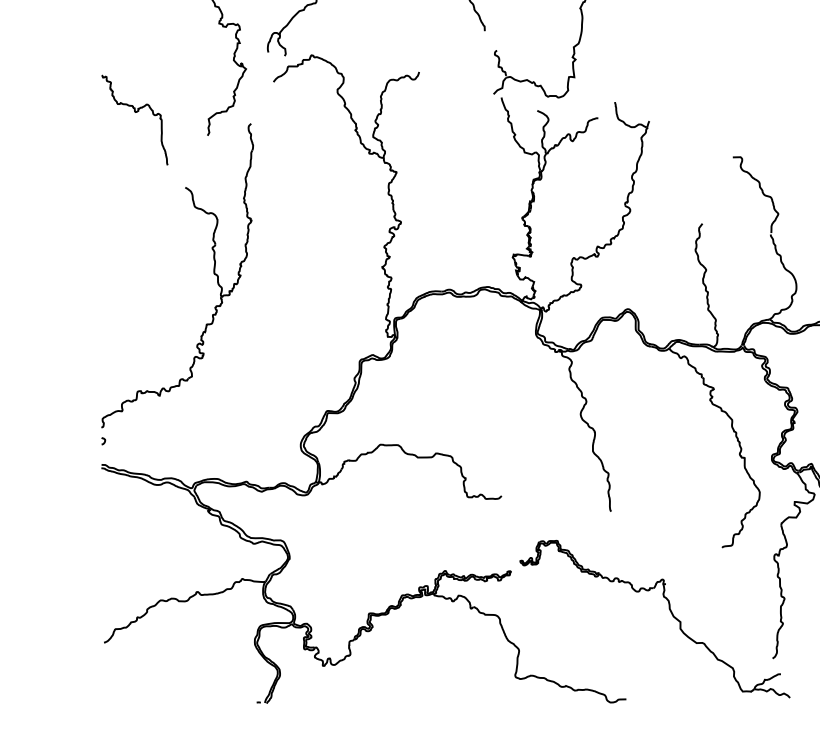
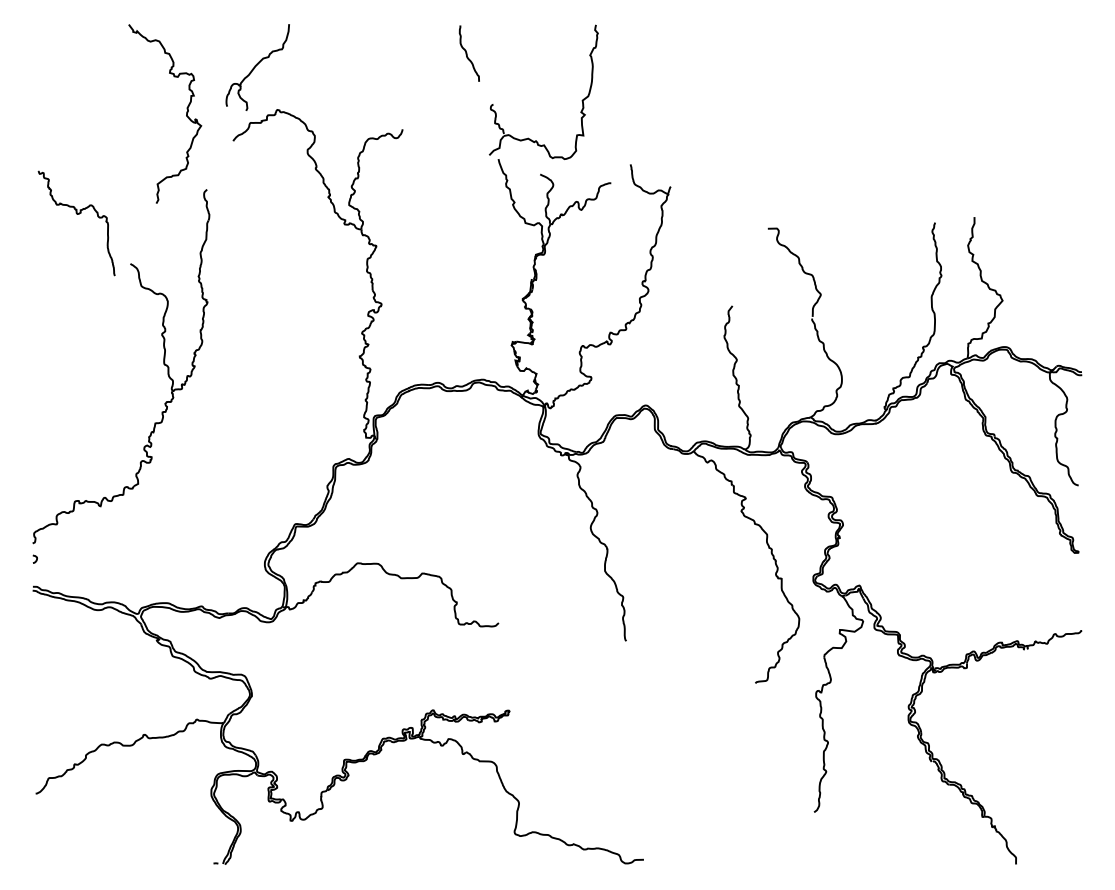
curve: (134, 112) -> (76, 214), moved
part: (668, 609) -> (693, 755), removed

